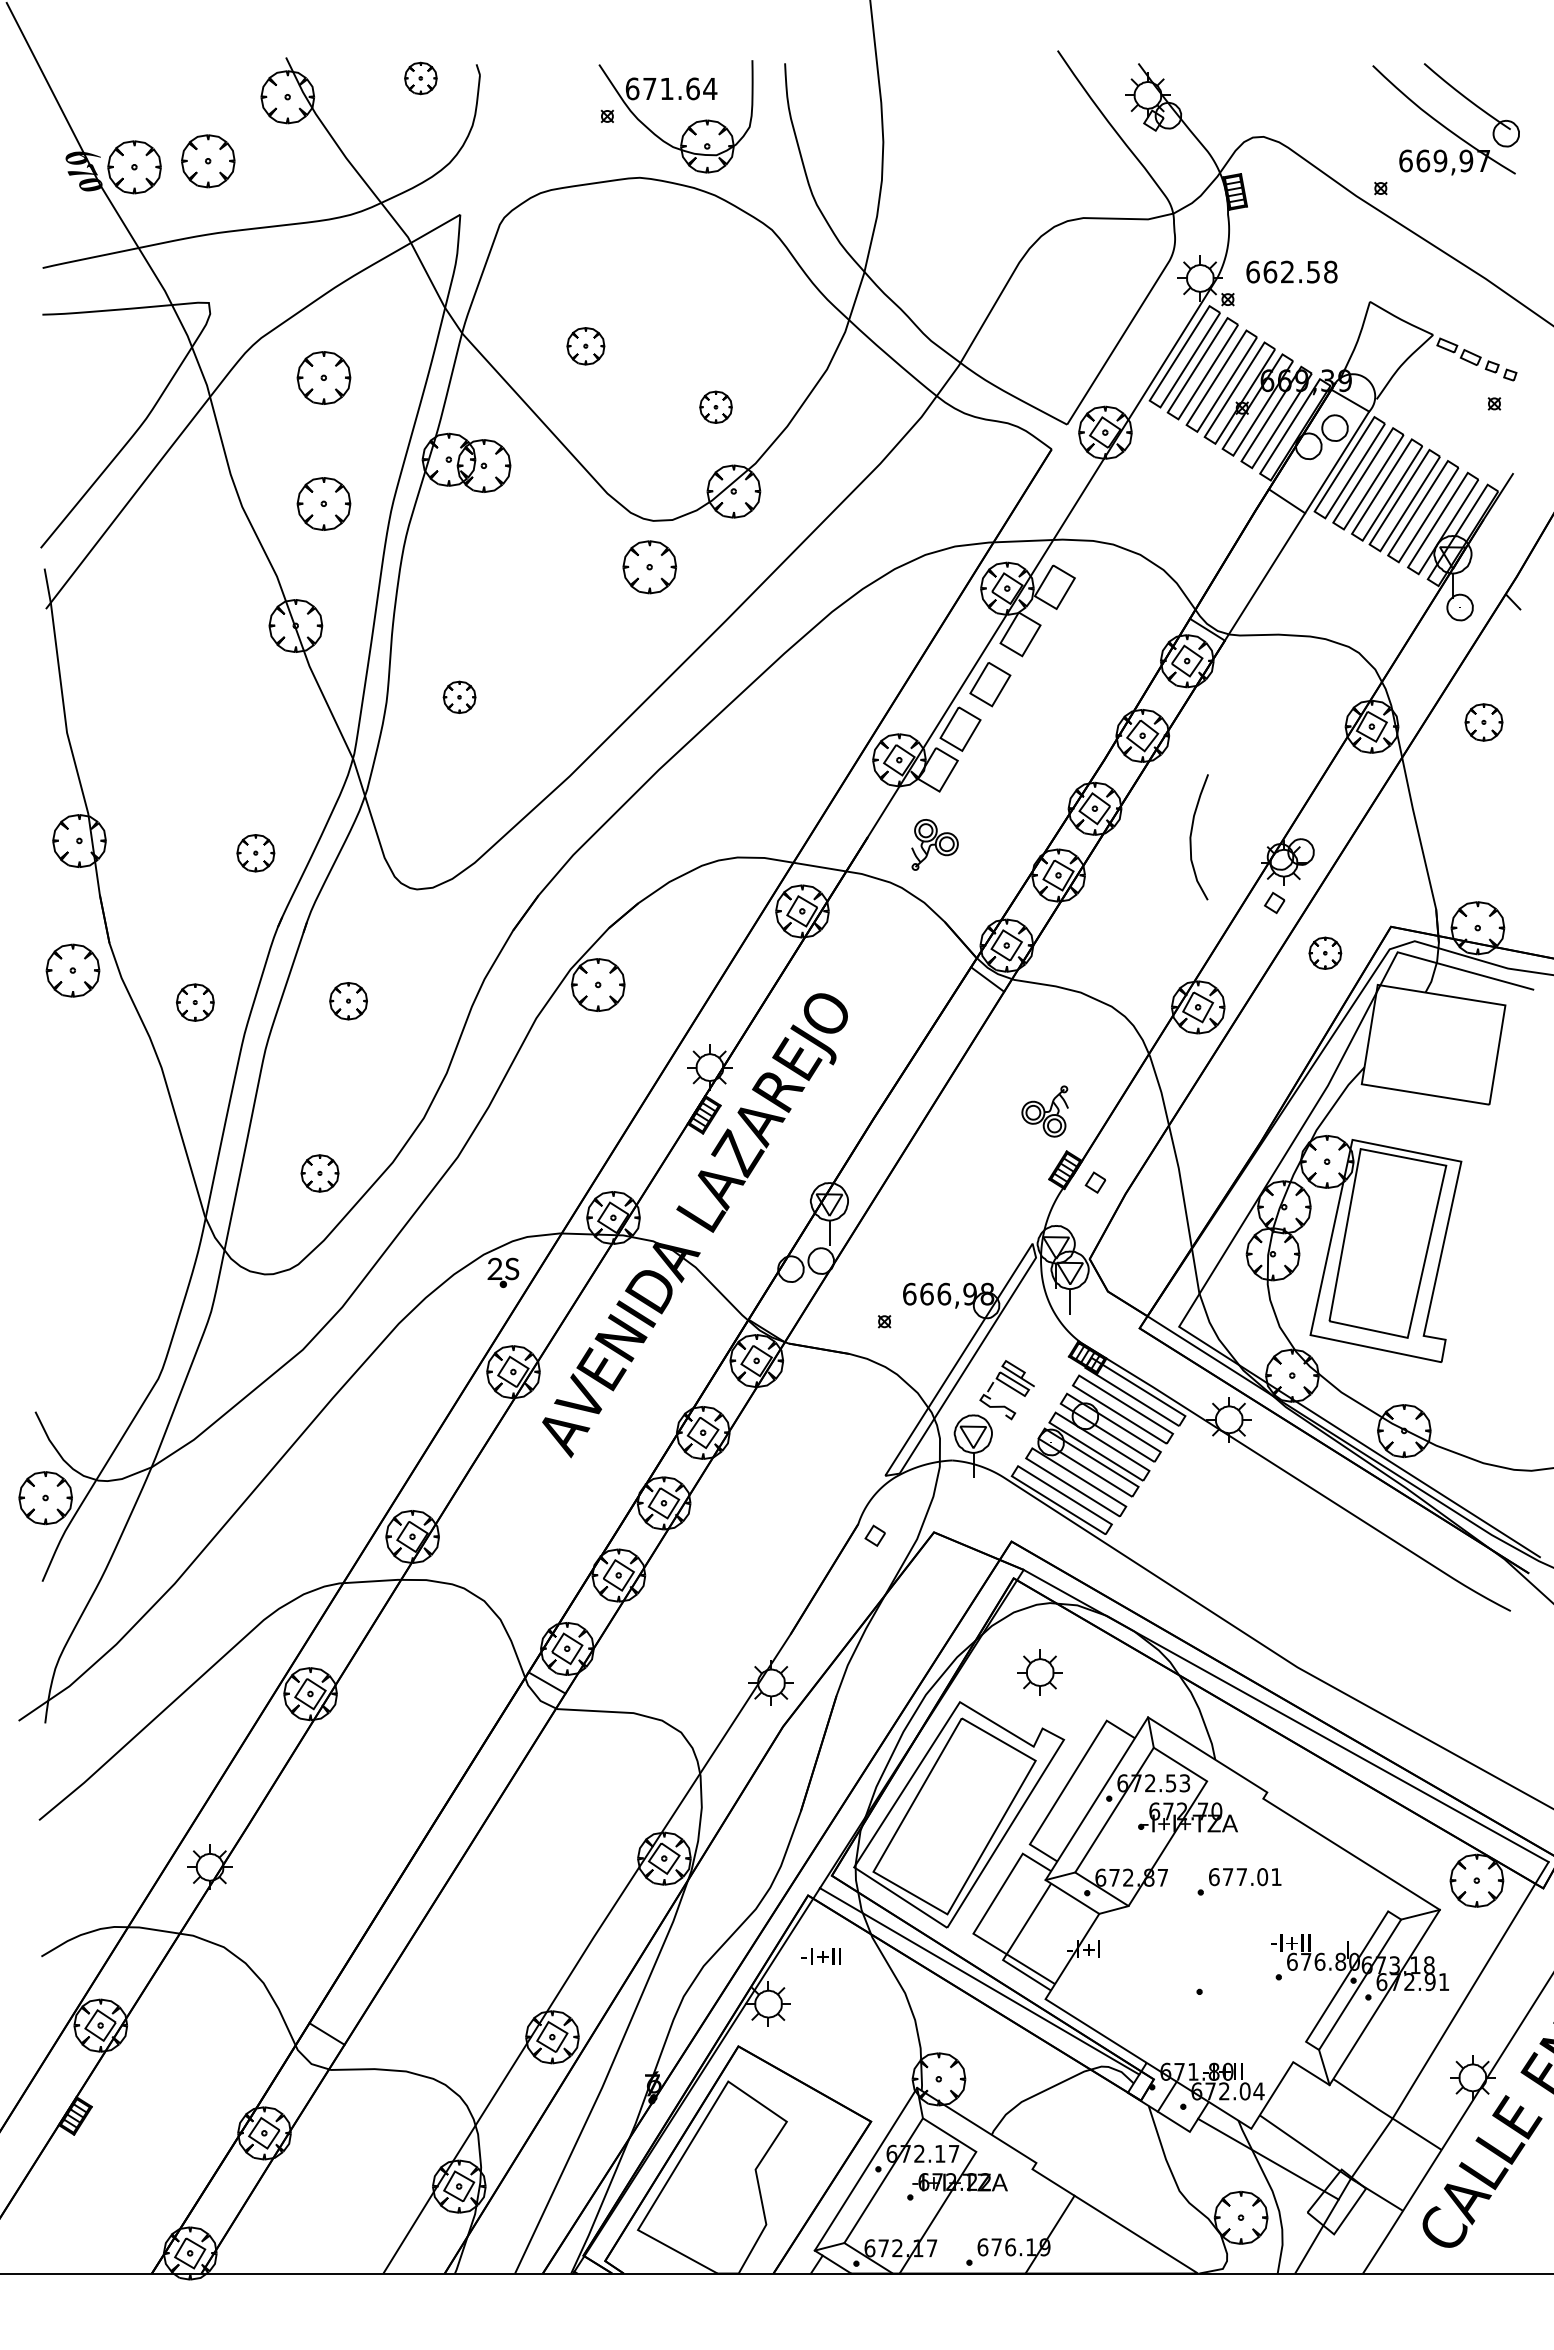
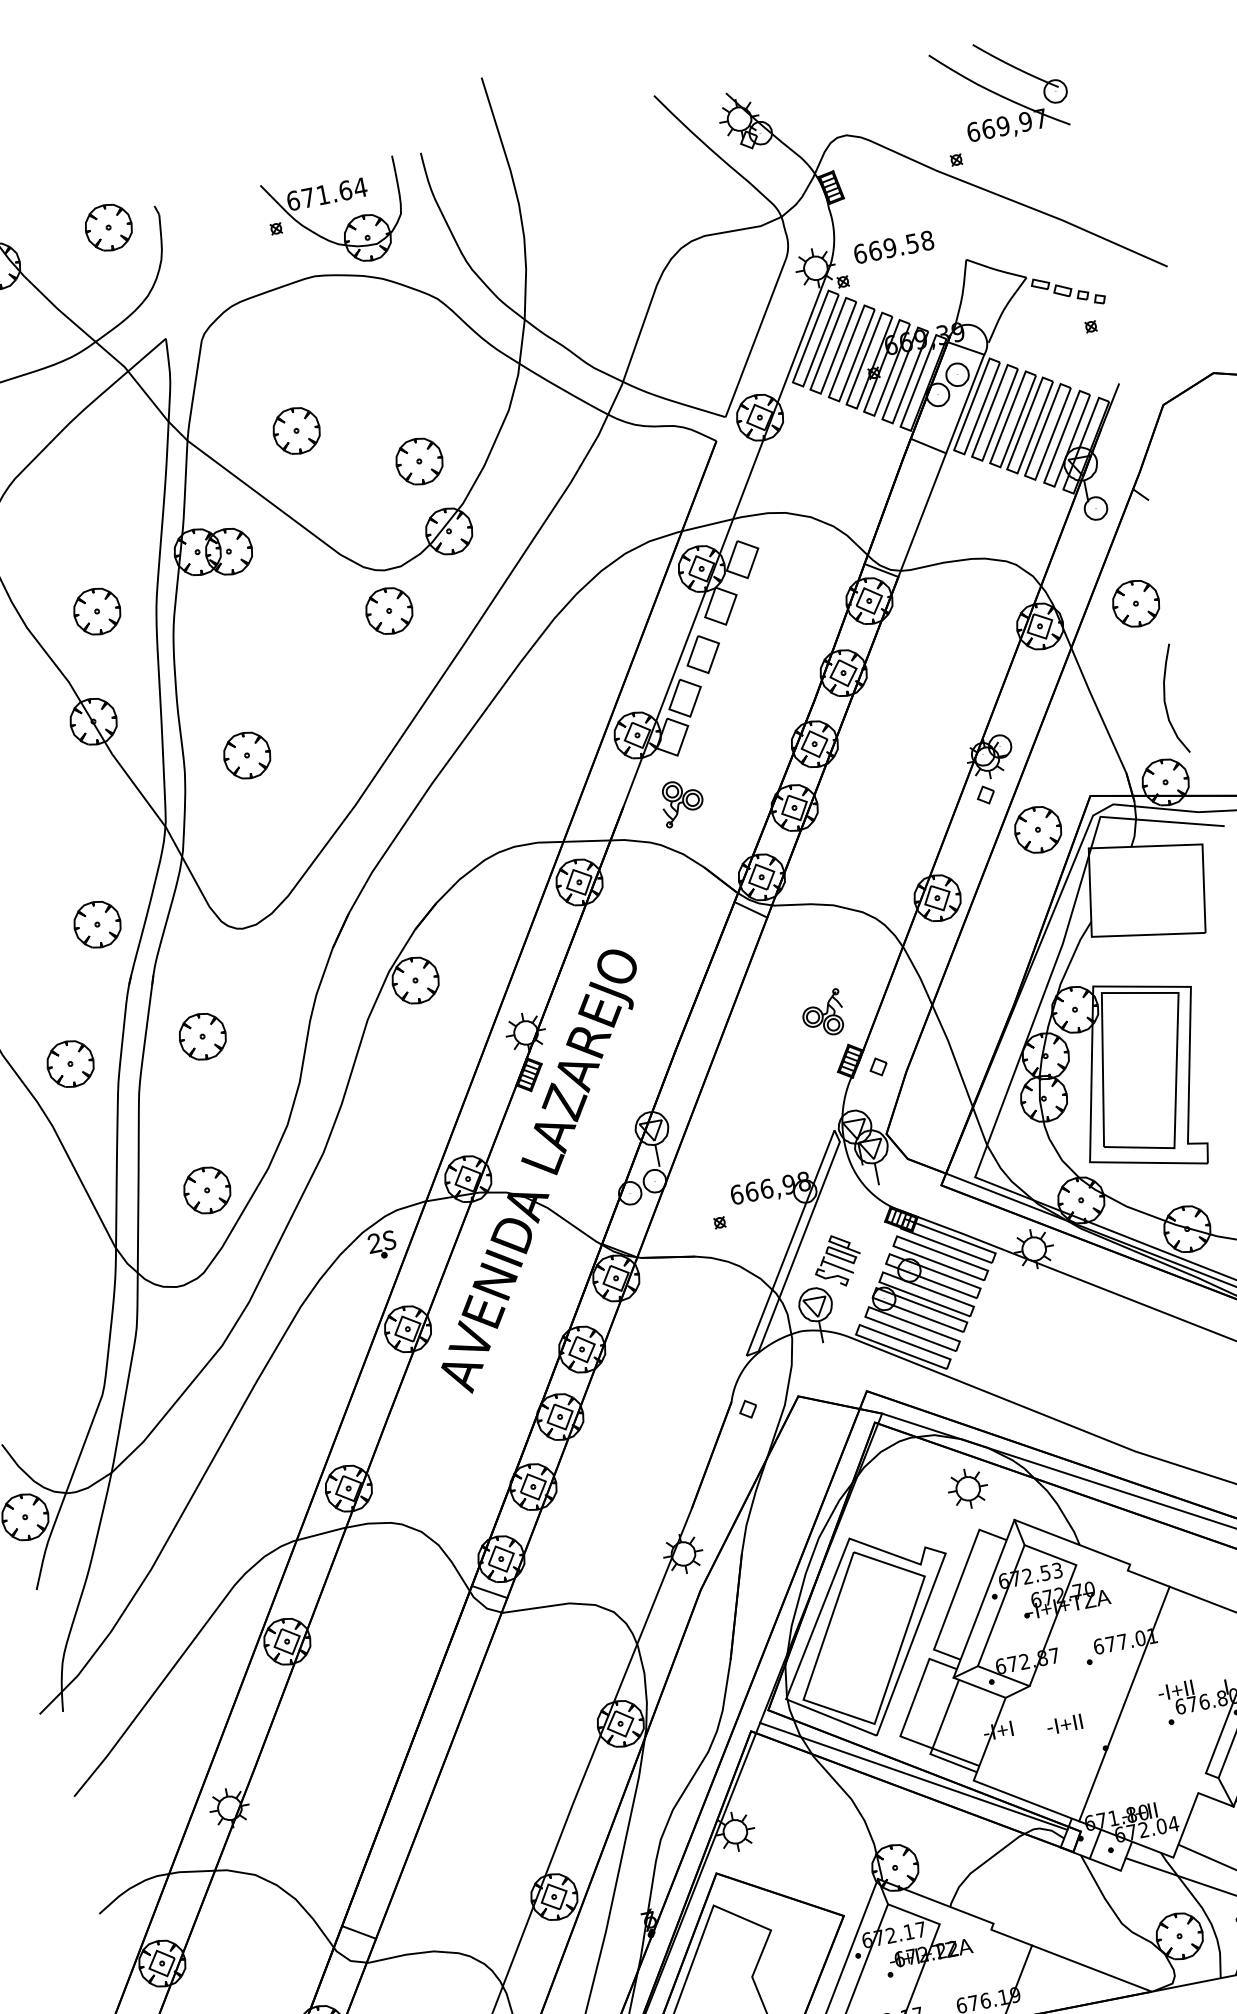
part: (420, 78) -> (108, 227), size x1.67
text: (1287, 271) -> (889, 247), 662.58 -> 669.58
part: (585, 346) -> (296, 431), size x1.43
part: (323, 377) -> (75, 502), removed
part: (715, 407) -> (418, 461), size x1.67
part: (459, 697) -> (247, 755), size x1.67
part: (1483, 722) -> (1135, 603), size x1.43
curve: (1191, 837) -> (1165, 701), moved
part: (255, 853) -> (97, 925), size x1.43
part: (1325, 953) -> (1038, 830), size x1.67
part: (348, 1001) -> (202, 1037), size x1.43
part: (195, 1002) -> (70, 1063), size x1.43
part: (319, 1173) -> (206, 1190), size x1.43
line: (1006, 1396) -> (837, 1266), added
part: (1039, 1672) -> (967, 1488), moved
line: (1230, 1946) -> (1124, 1703), added
text: (820, 1956) -> (1064, 1724), moved

